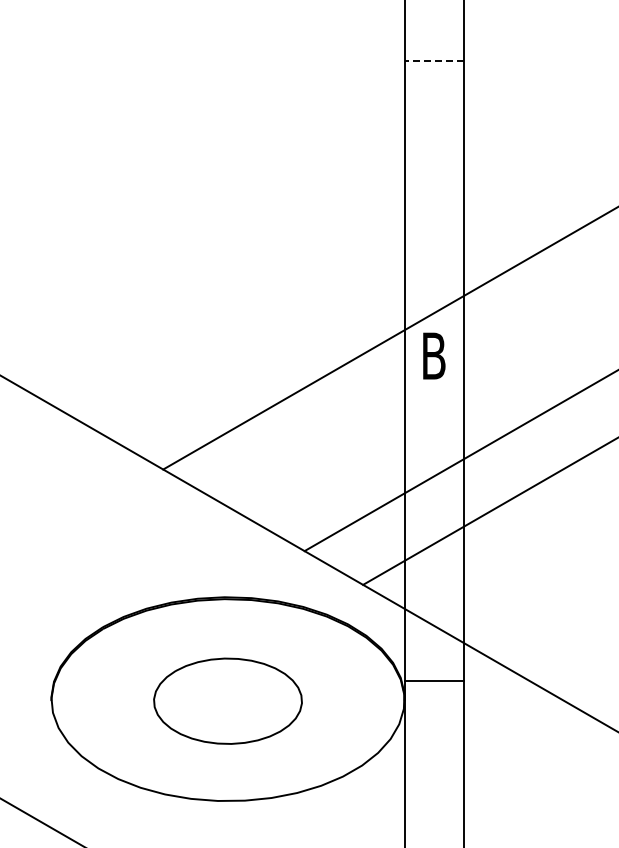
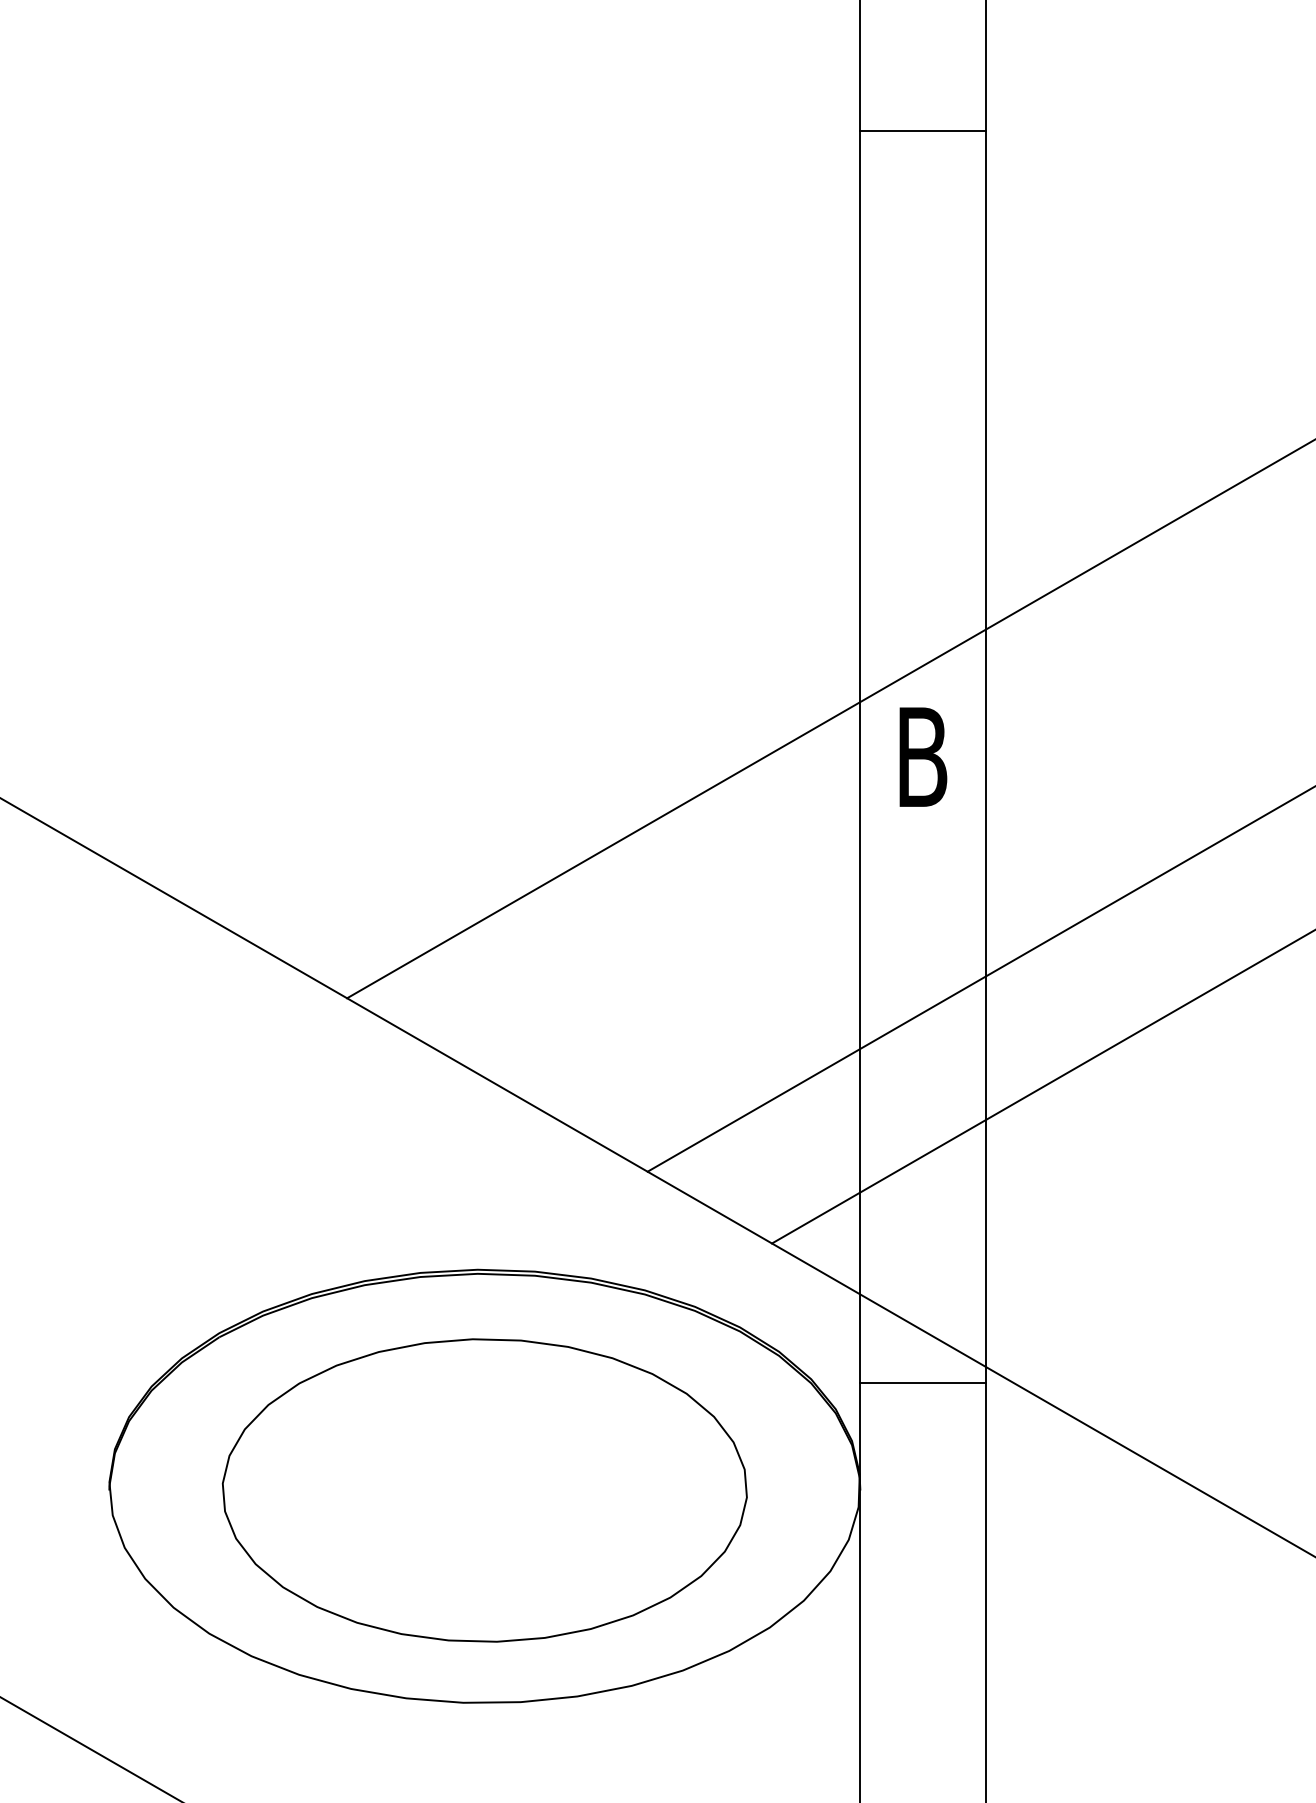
line: (433, 61) -> (921, 130), dashed -> solid
line: (433, 681) -> (921, 1382), moved
part: (227, 701) -> (483, 1491), size x1.67

